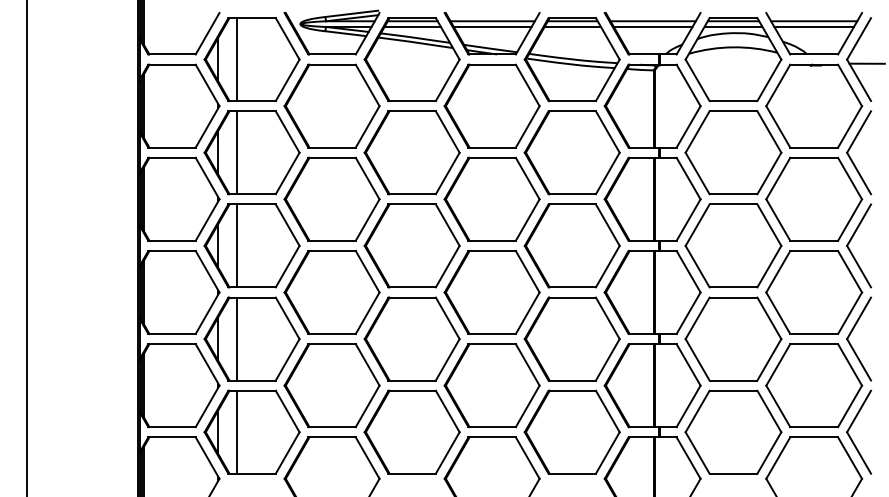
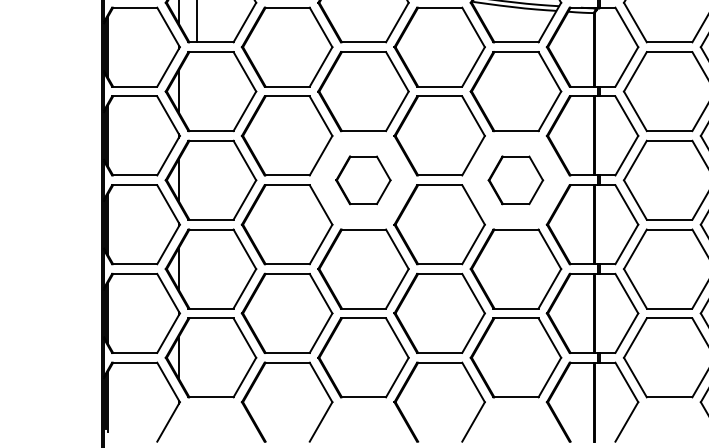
line: (237, 152) -> (197, 91), removed
line: (237, 245) -> (197, 179), removed
part: (411, 245) -> (362, 179), size x0.6
part: (571, 245) -> (515, 179), size x0.6
line: (237, 338) -> (197, 268), removed
line: (237, 431) -> (197, 357), removed

